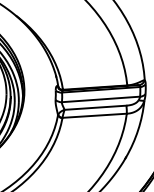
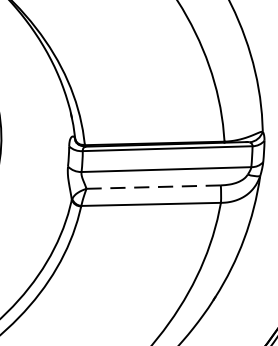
line: (95, 107) -> (153, 186), solid -> dashed

